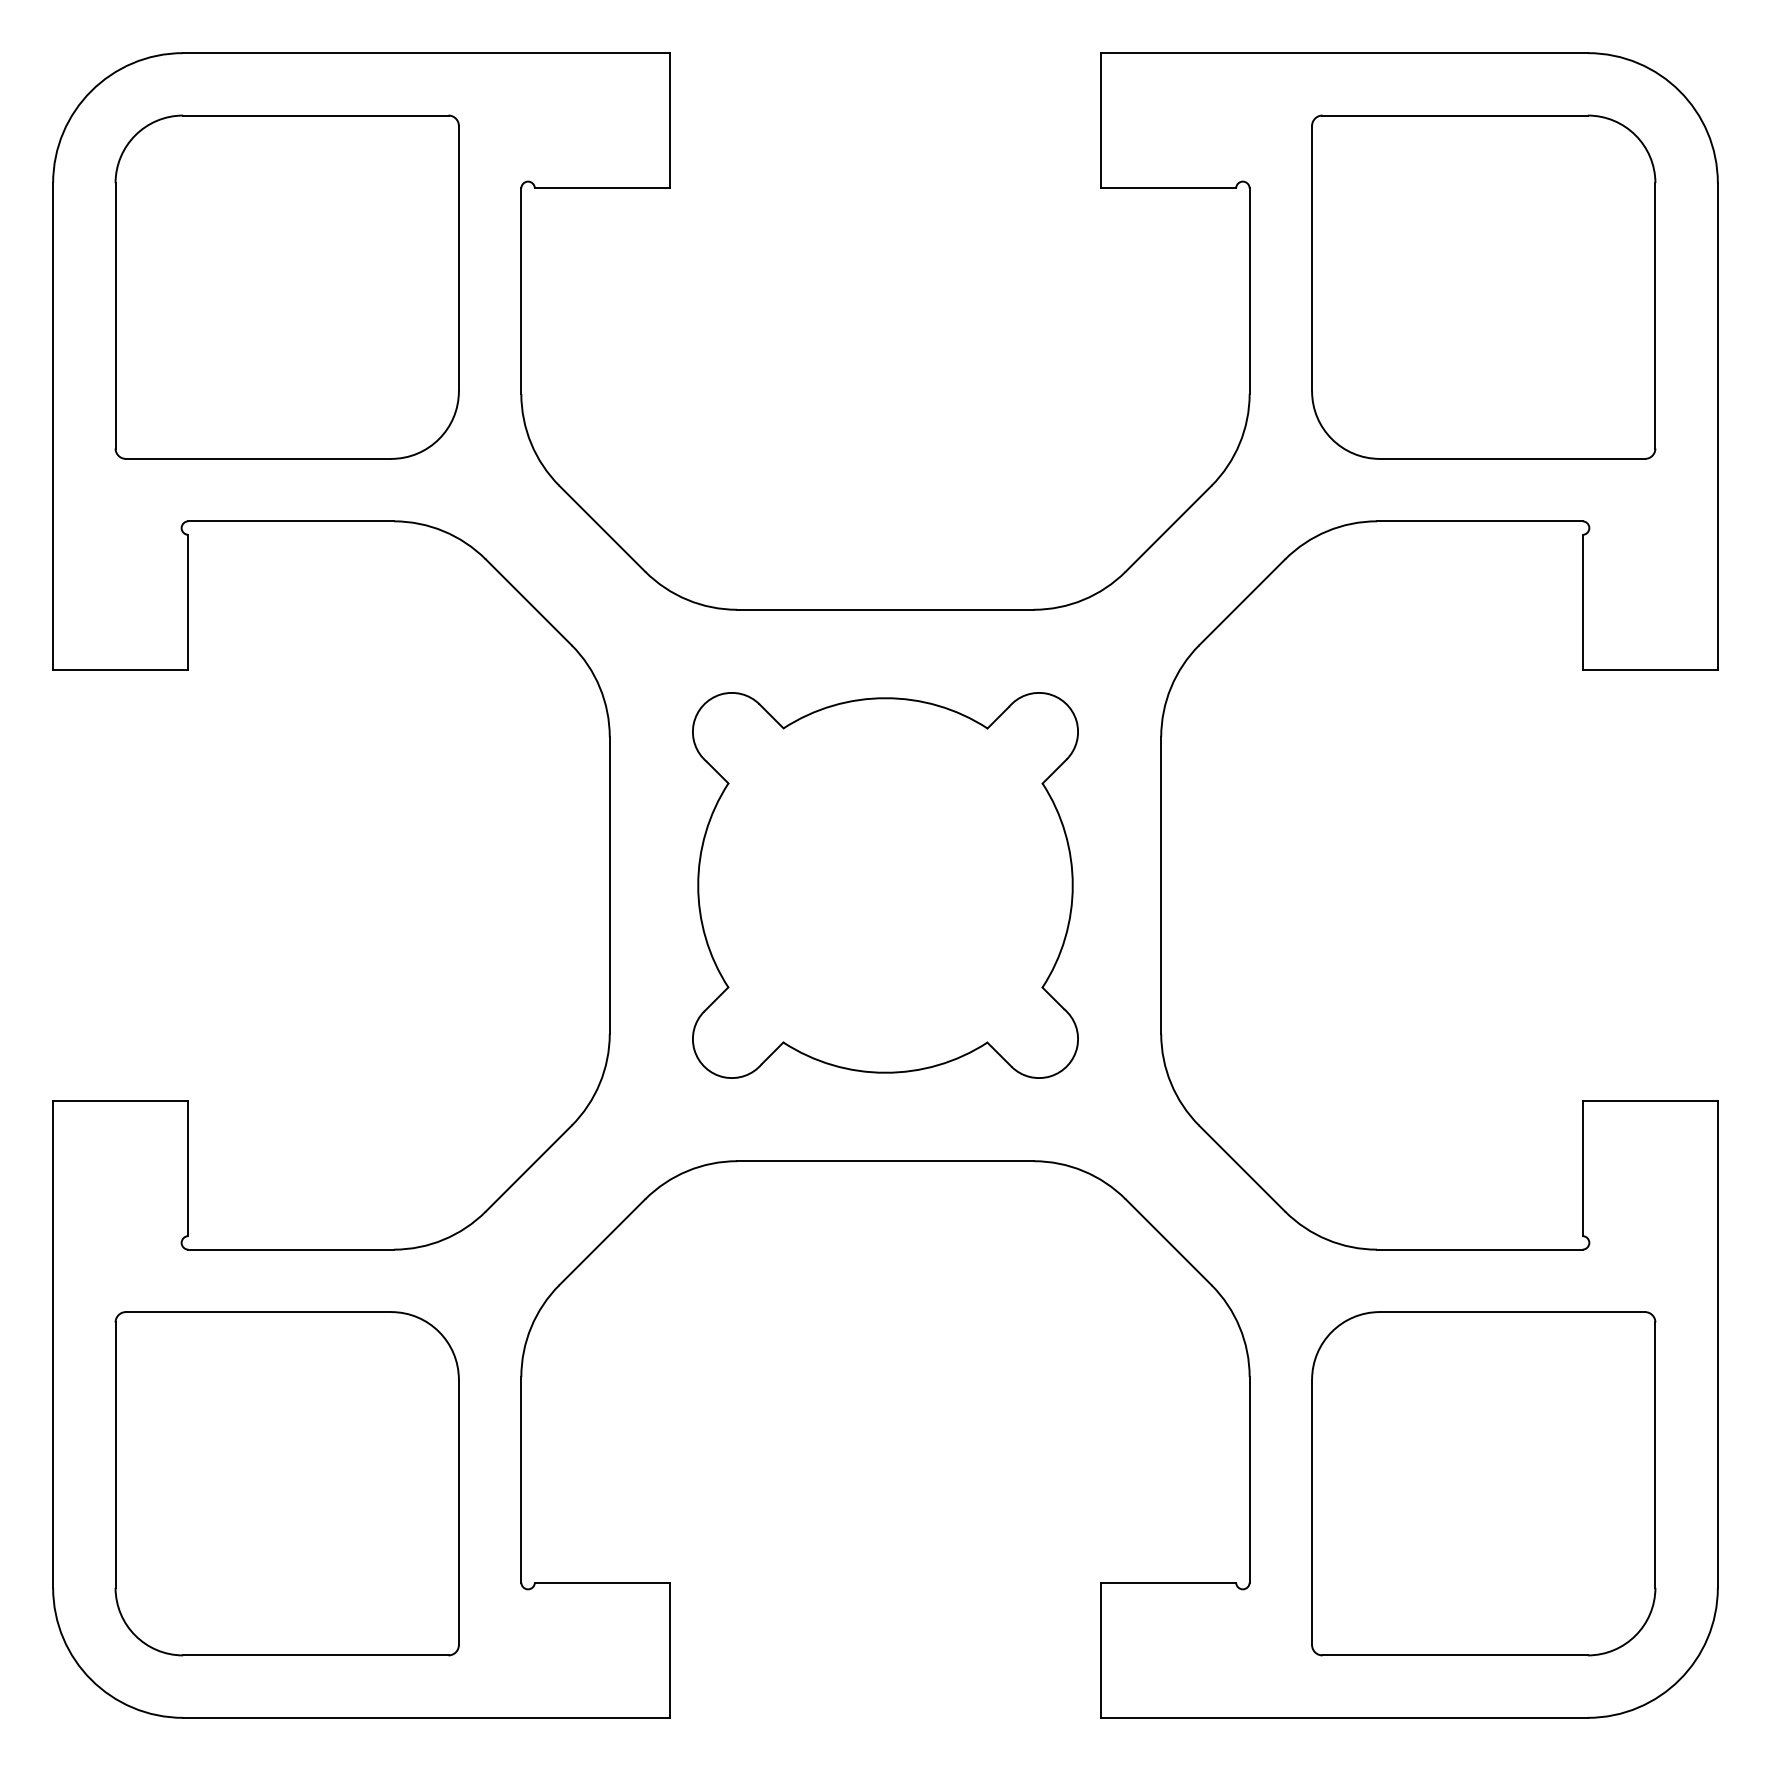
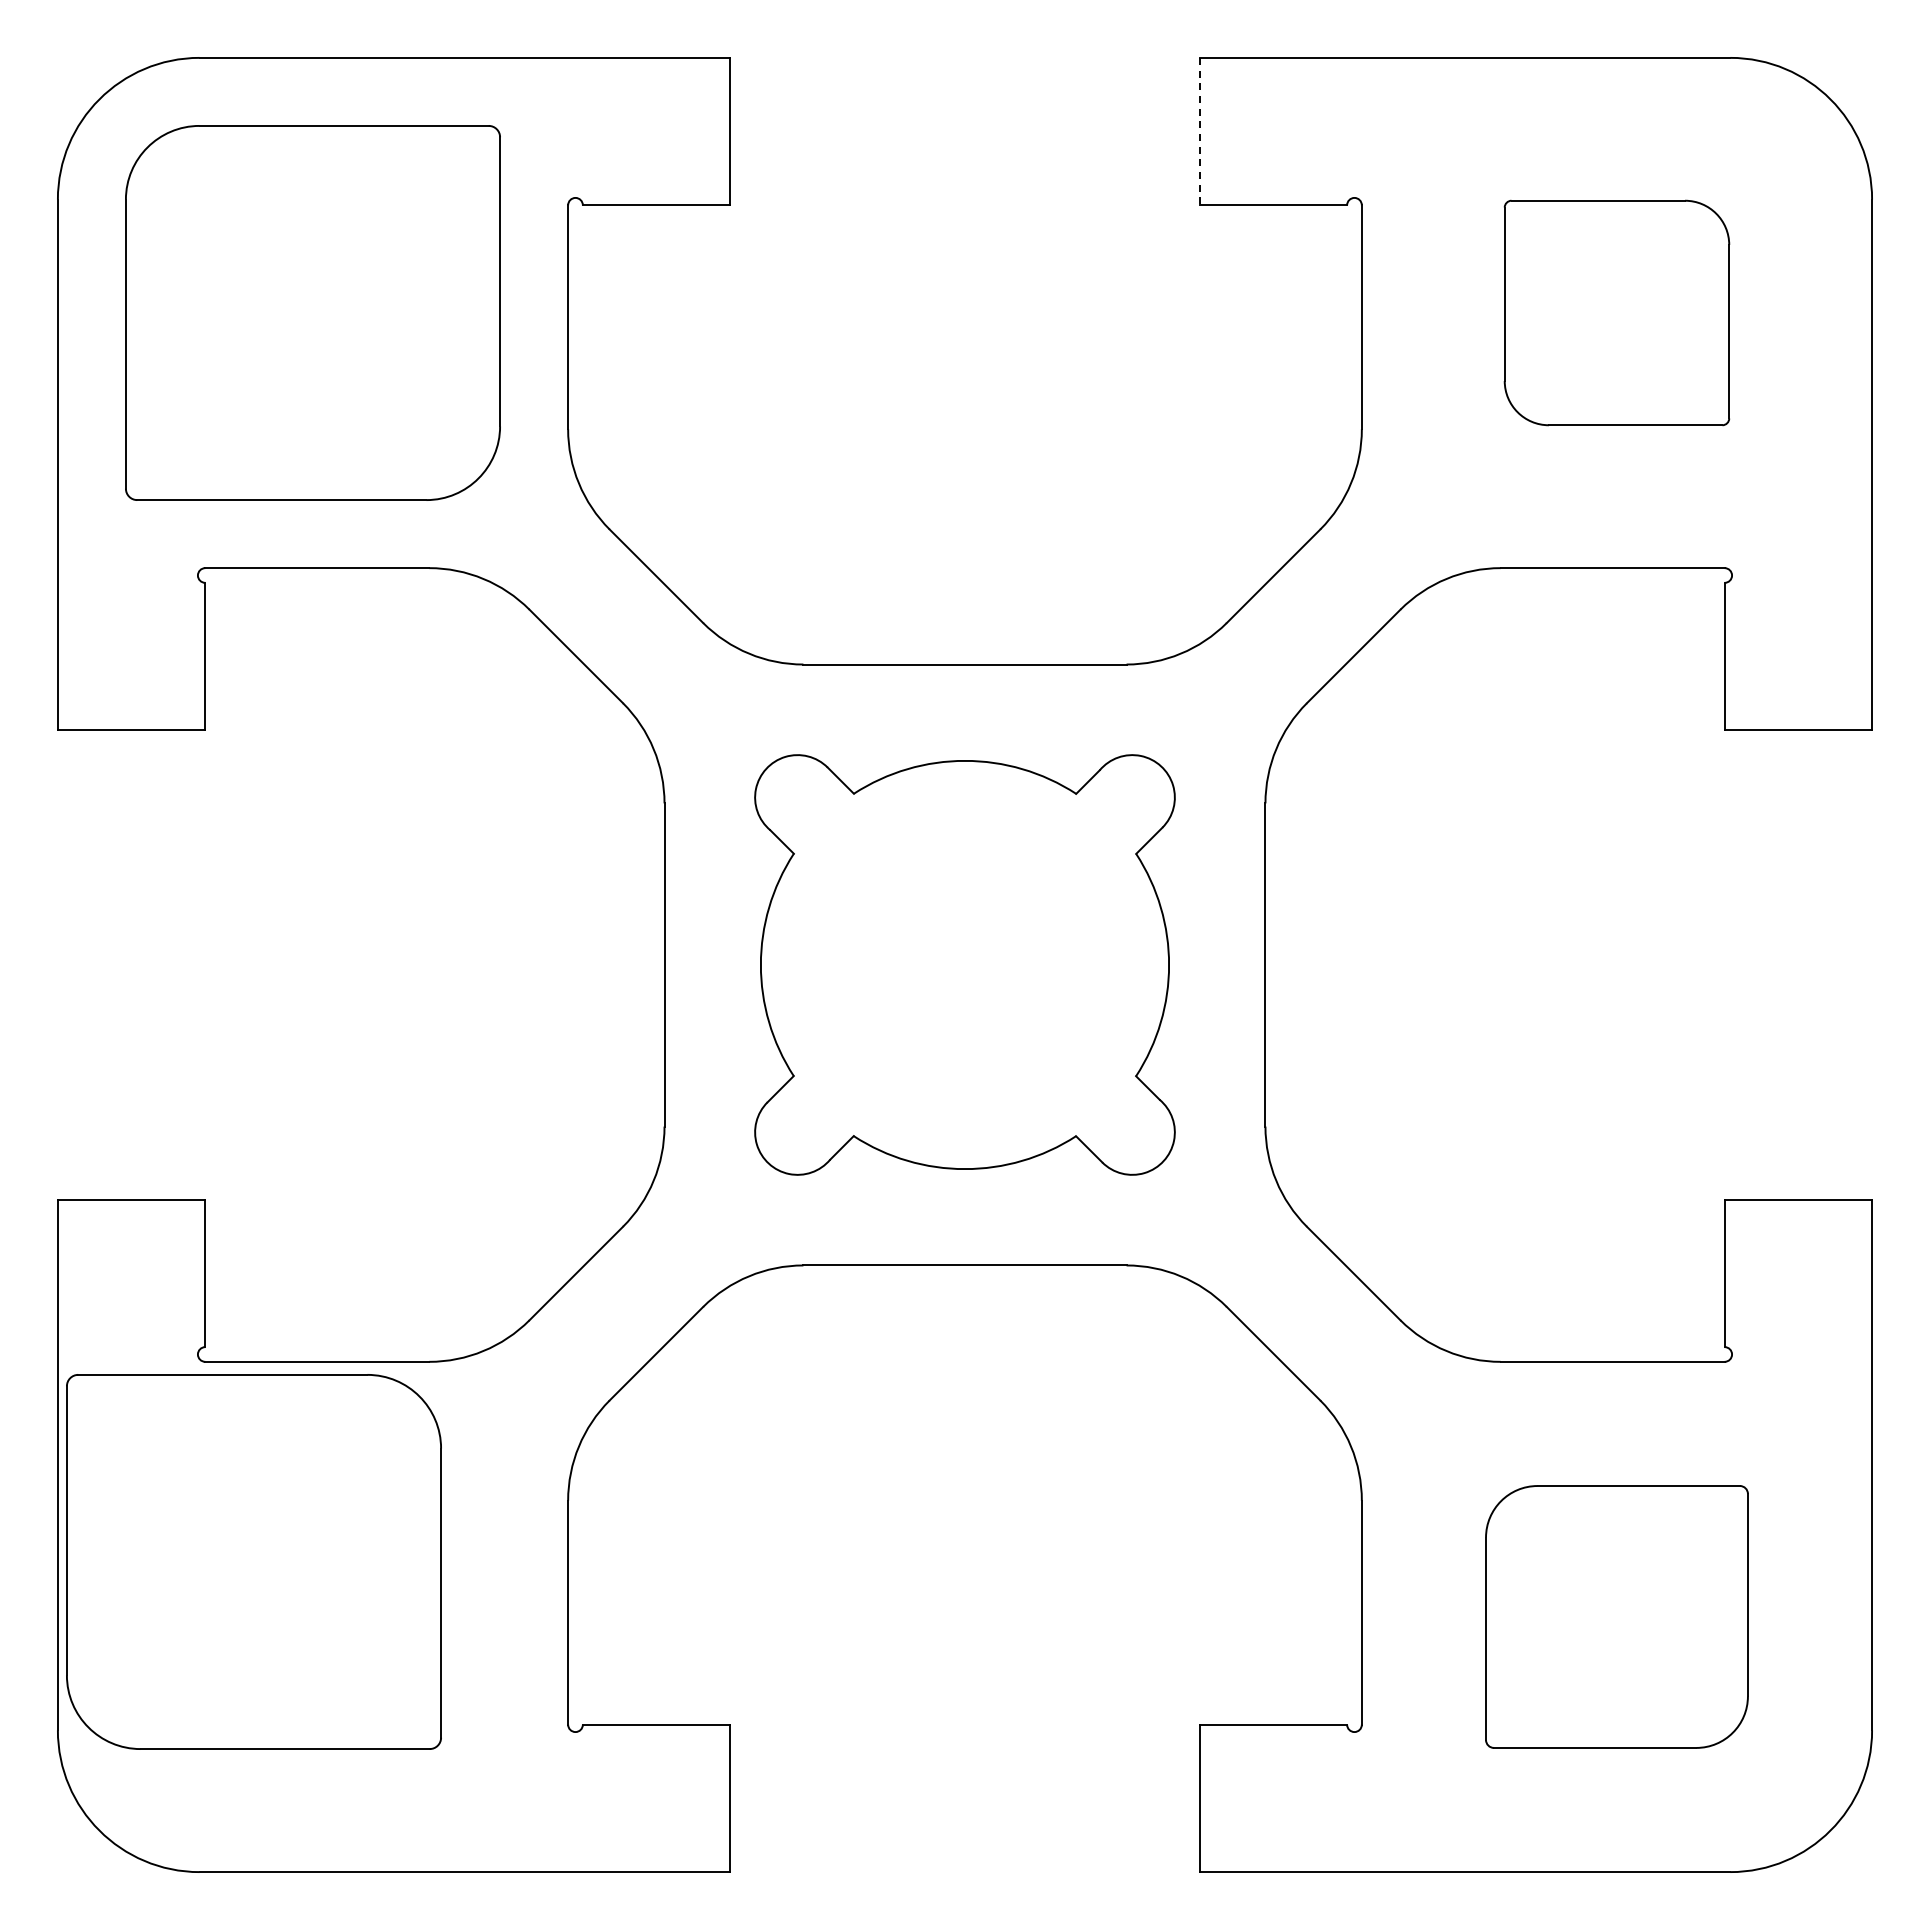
line: (1101, 120) -> (1200, 131), solid -> dashed
part: (1483, 286) -> (1616, 312), size x0.6
part: (286, 1483) -> (253, 1561), moved
part: (1483, 1483) -> (1616, 1616), size x0.7

